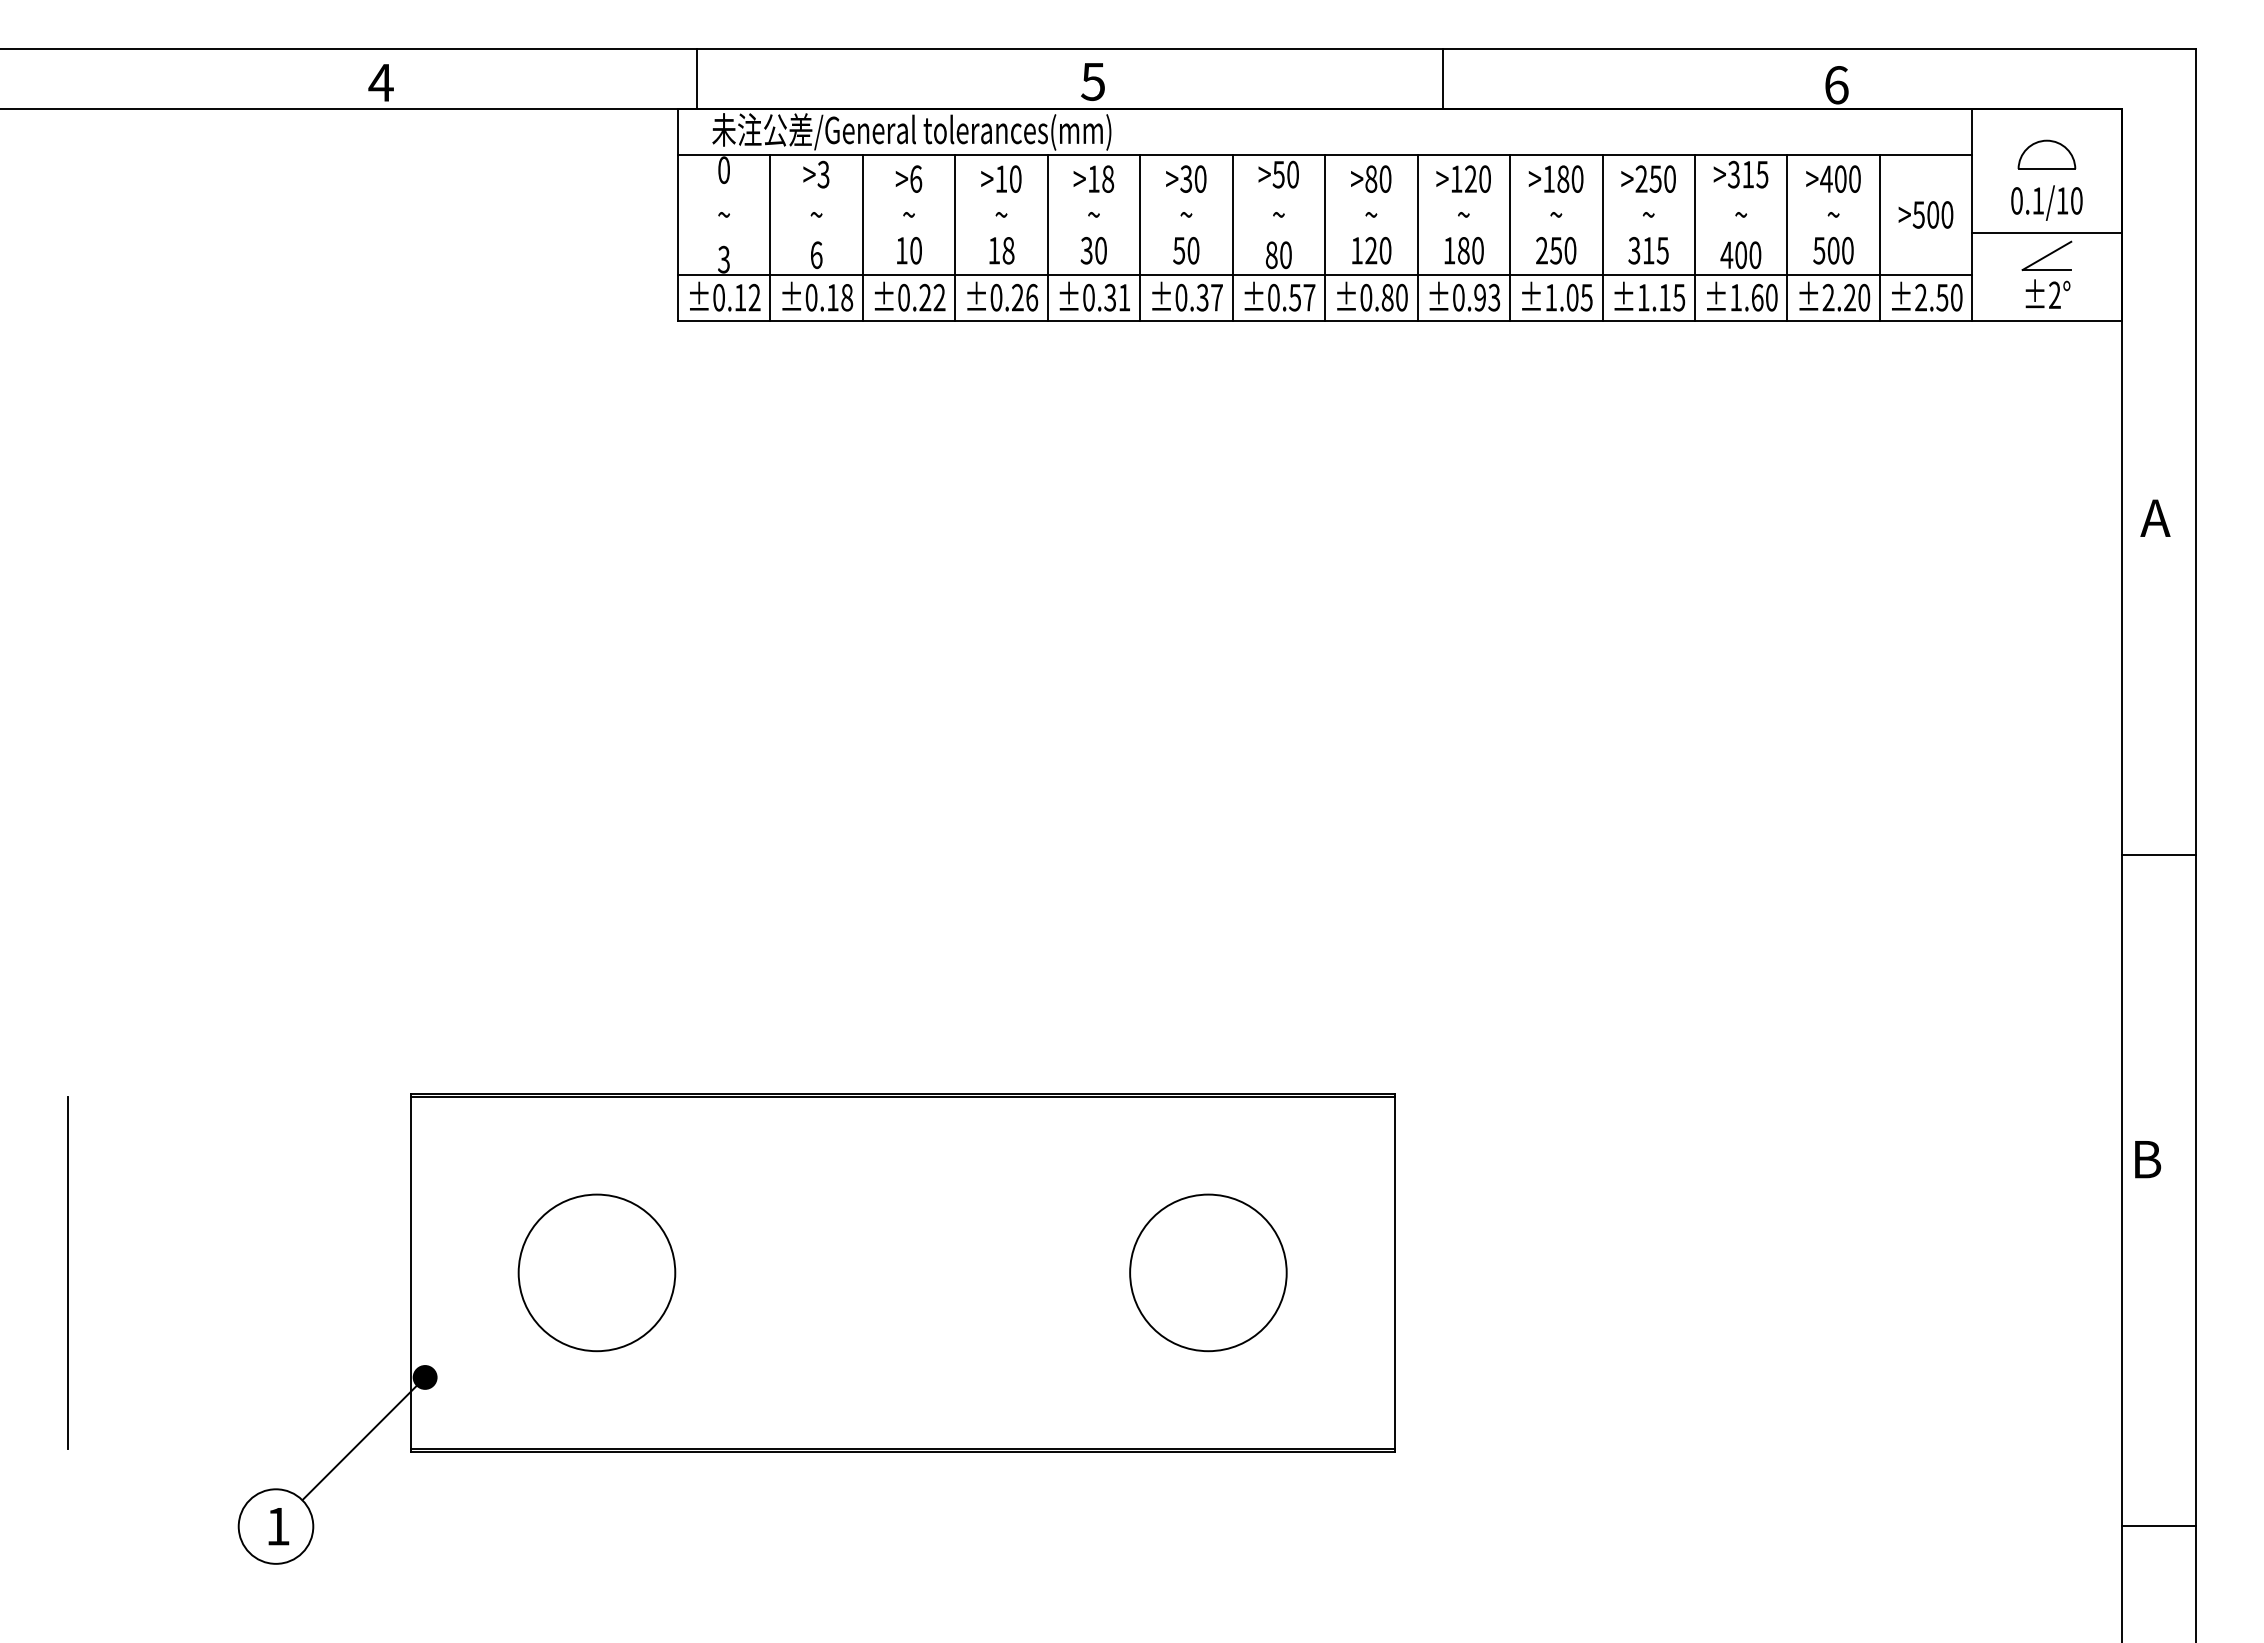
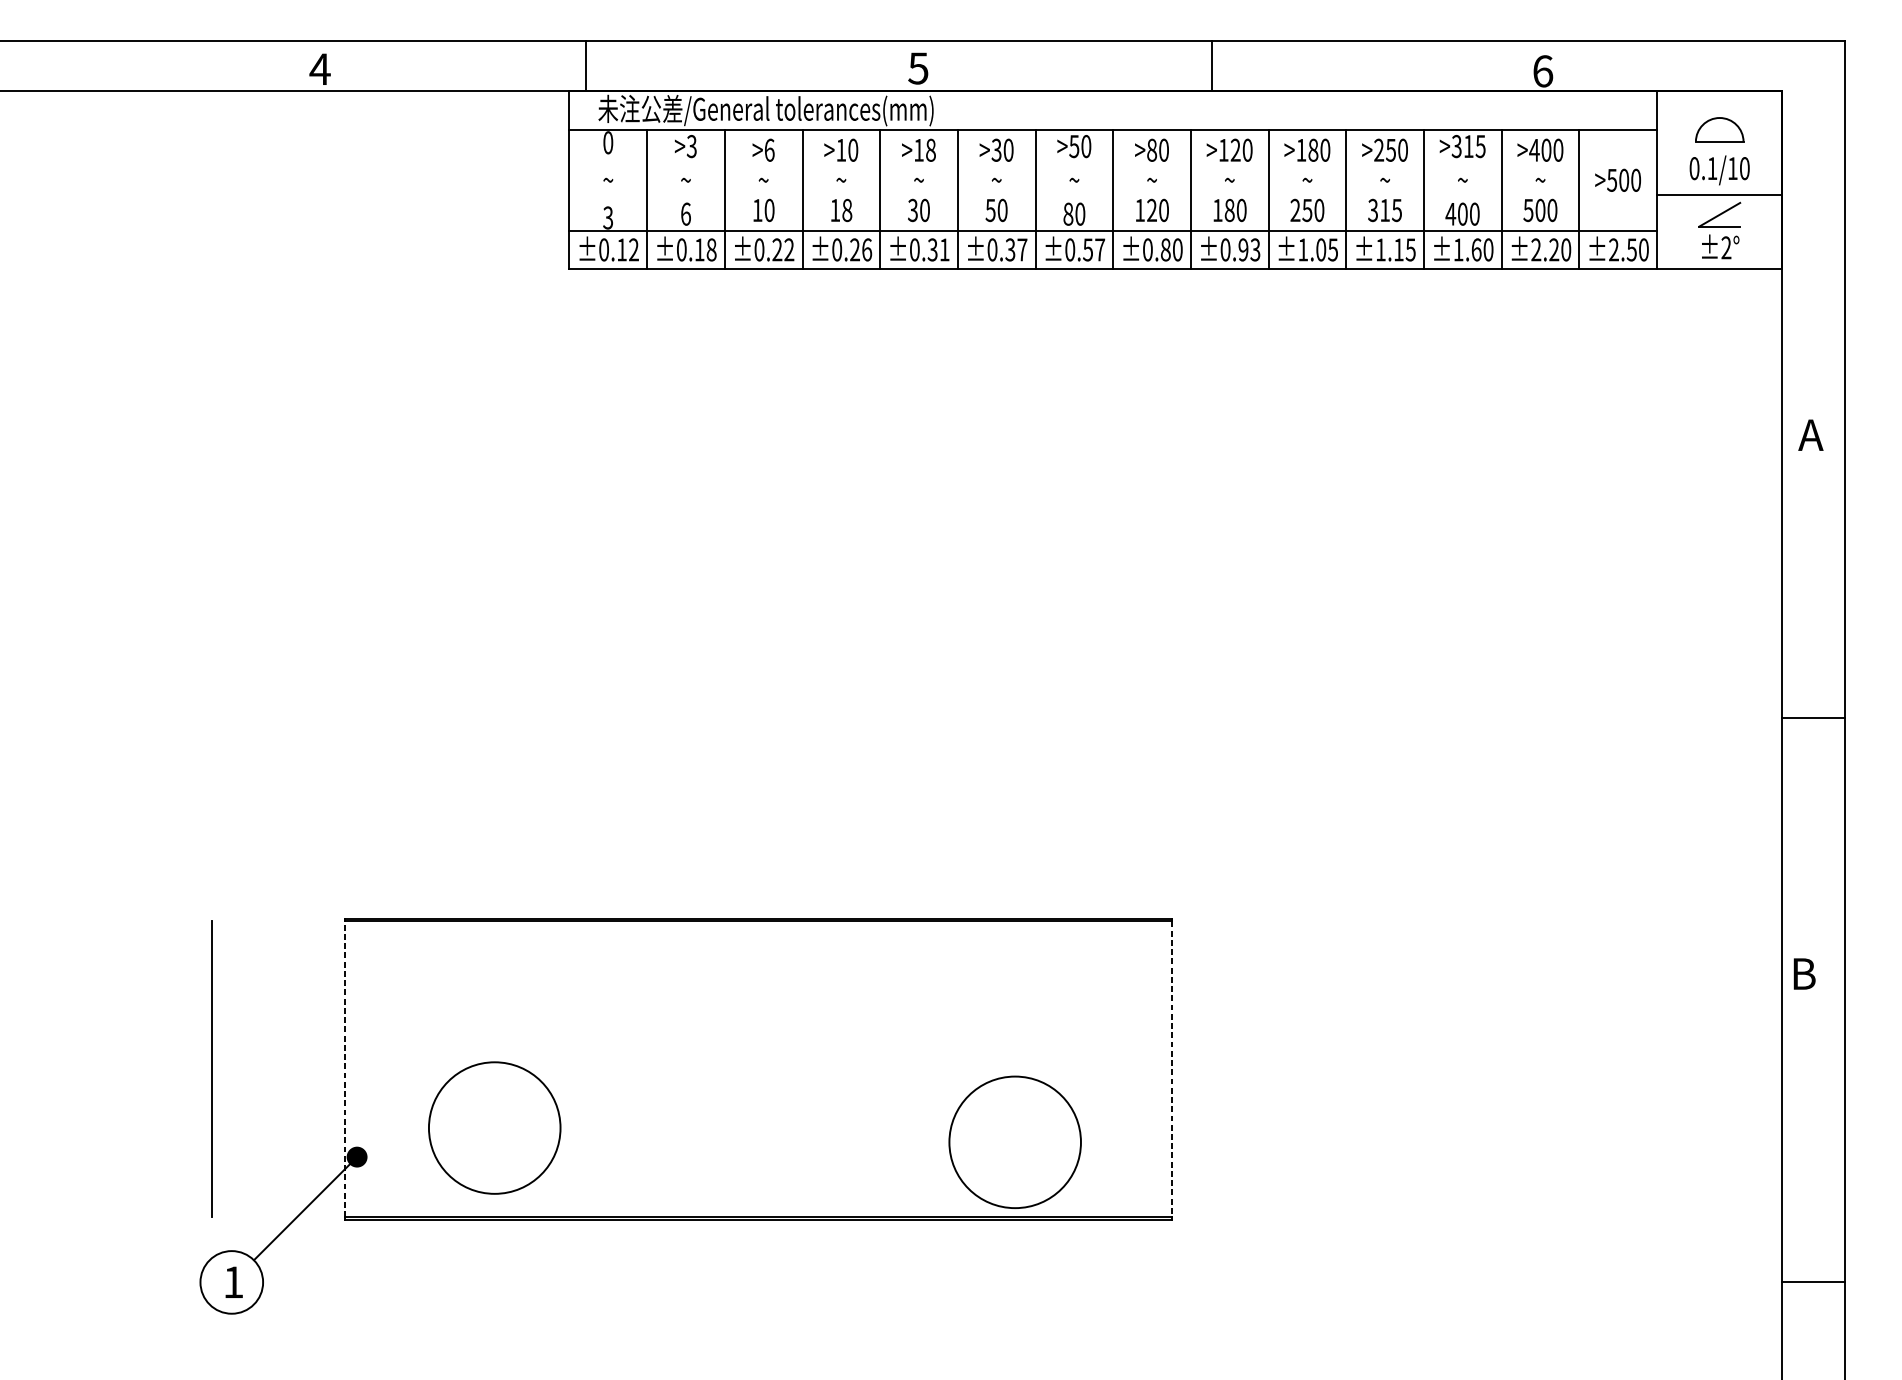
line: (67, 1272) -> (211, 1068), moved
line: (410, 1272) -> (344, 1068), solid -> dashed
circle: (596, 1272) -> (494, 1127), moved
circle: (1208, 1272) -> (1015, 1142), moved
line: (1394, 1272) -> (1171, 1068), solid -> dashed

